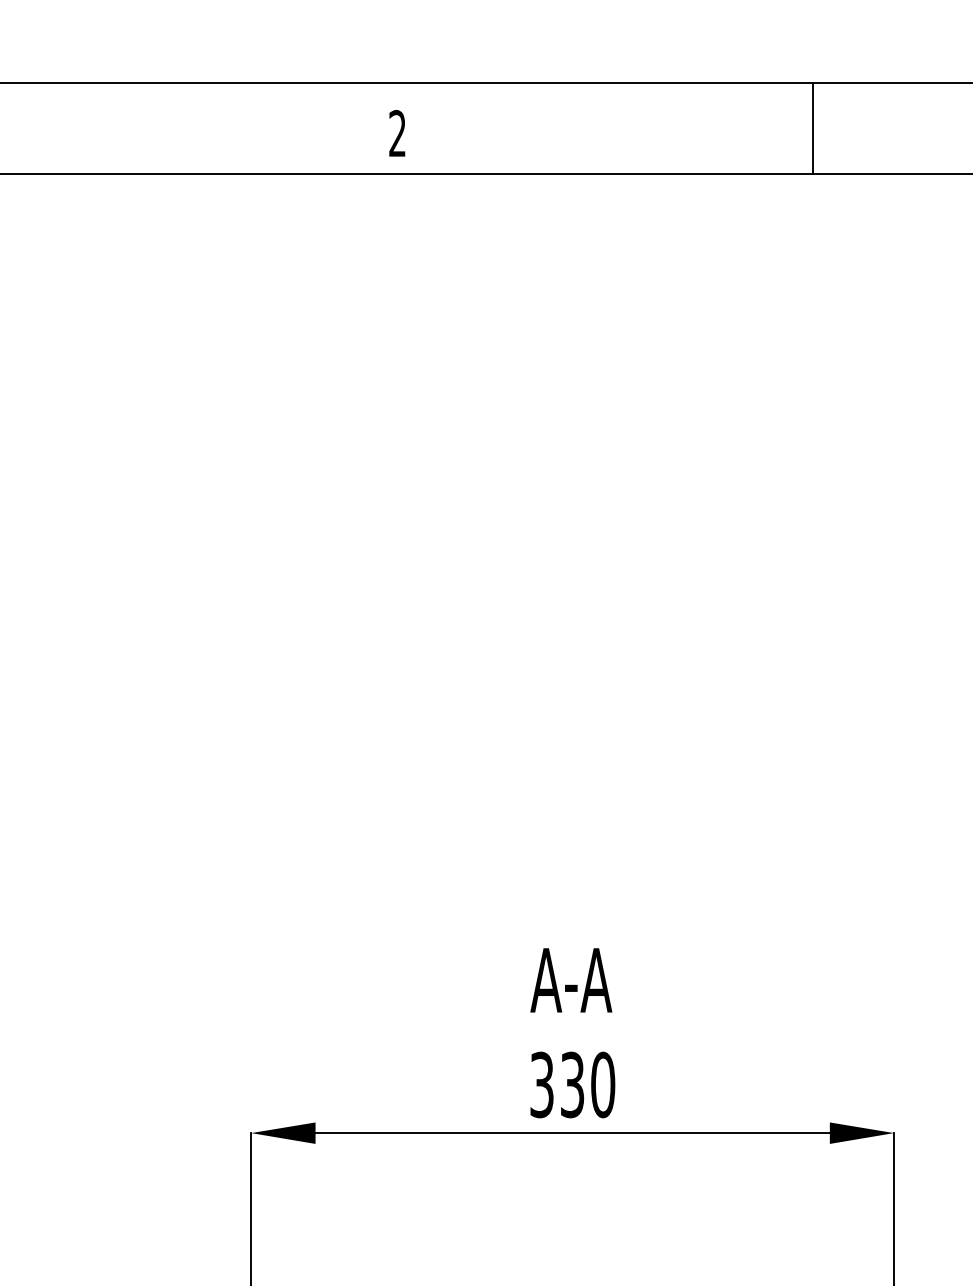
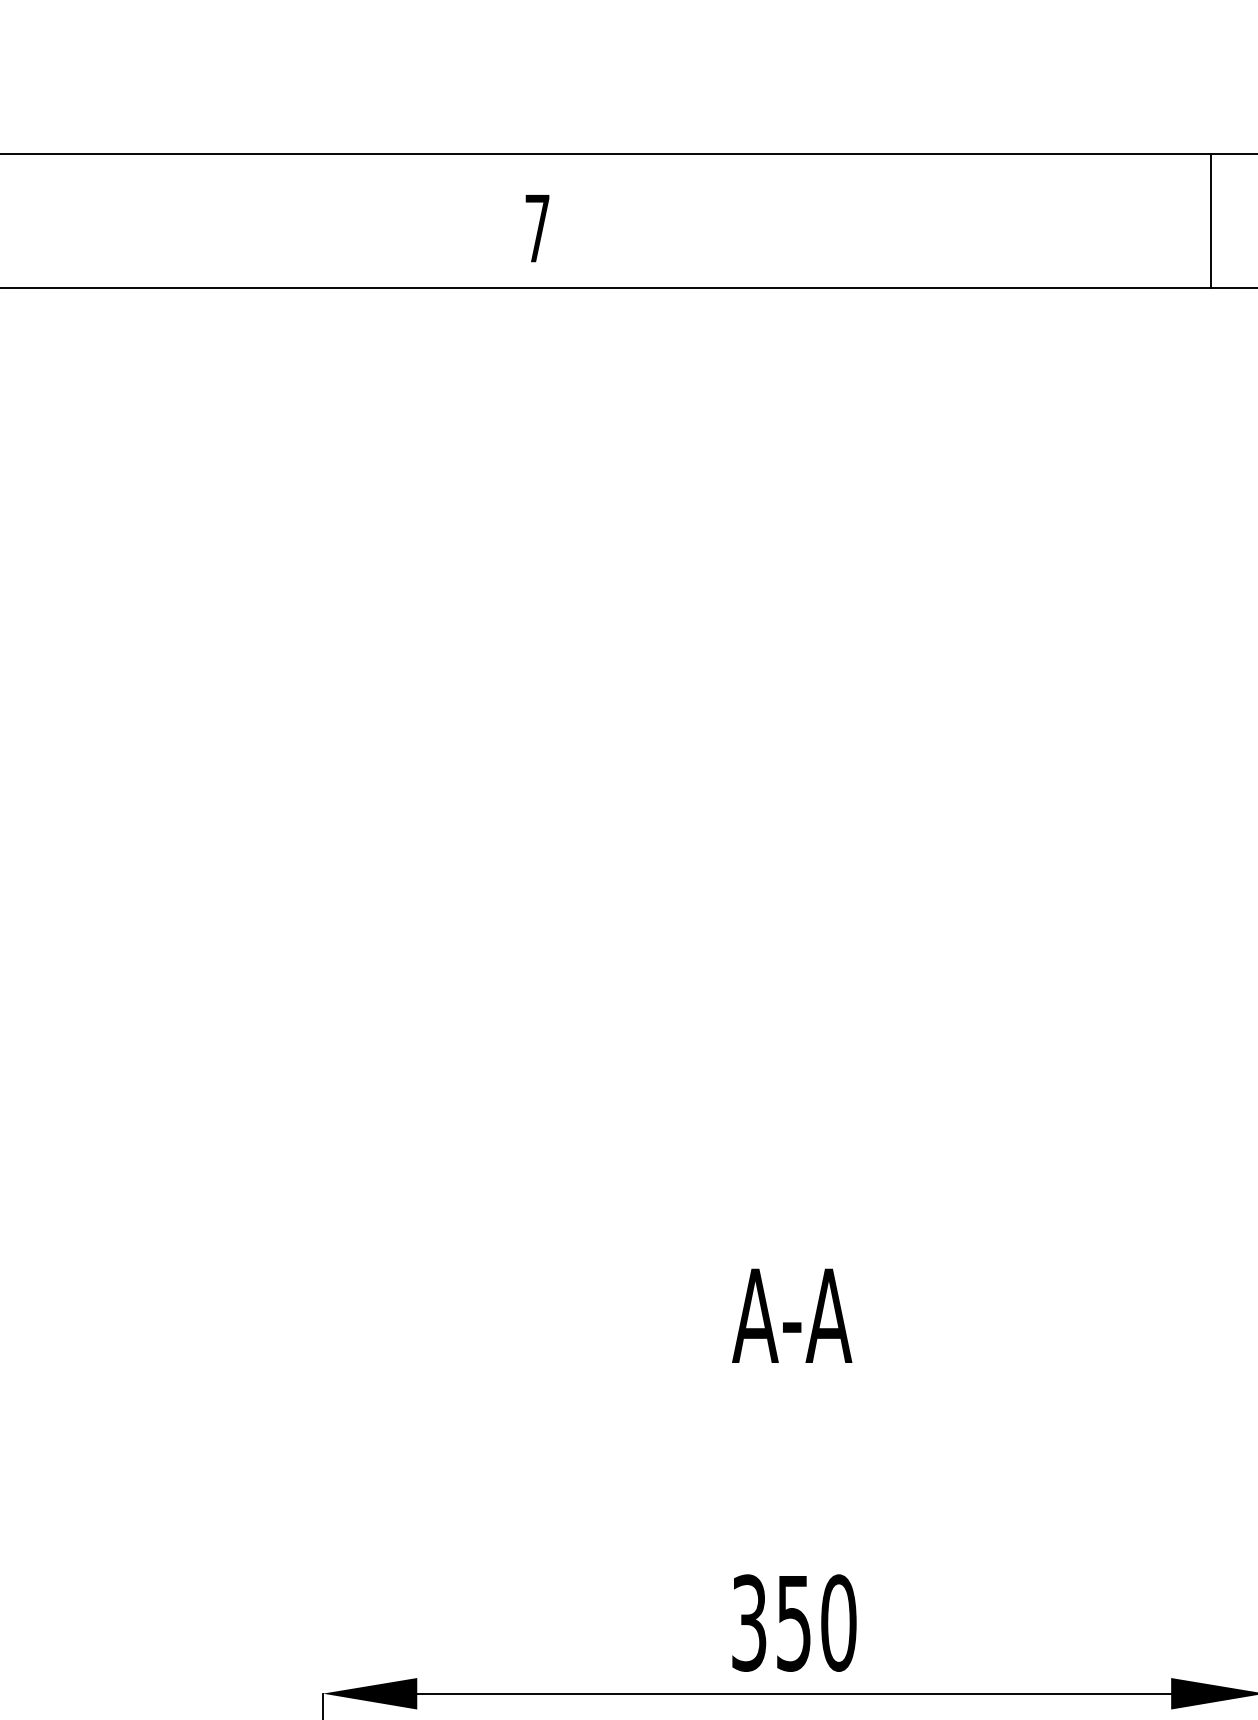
line: (813, 128) -> (1211, 220), moved
text: (397, 132) -> (537, 226), 2 -> 7
text: (571, 980) -> (792, 1316), moved
text: (572, 1084) -> (793, 1622), 330 -> 350

